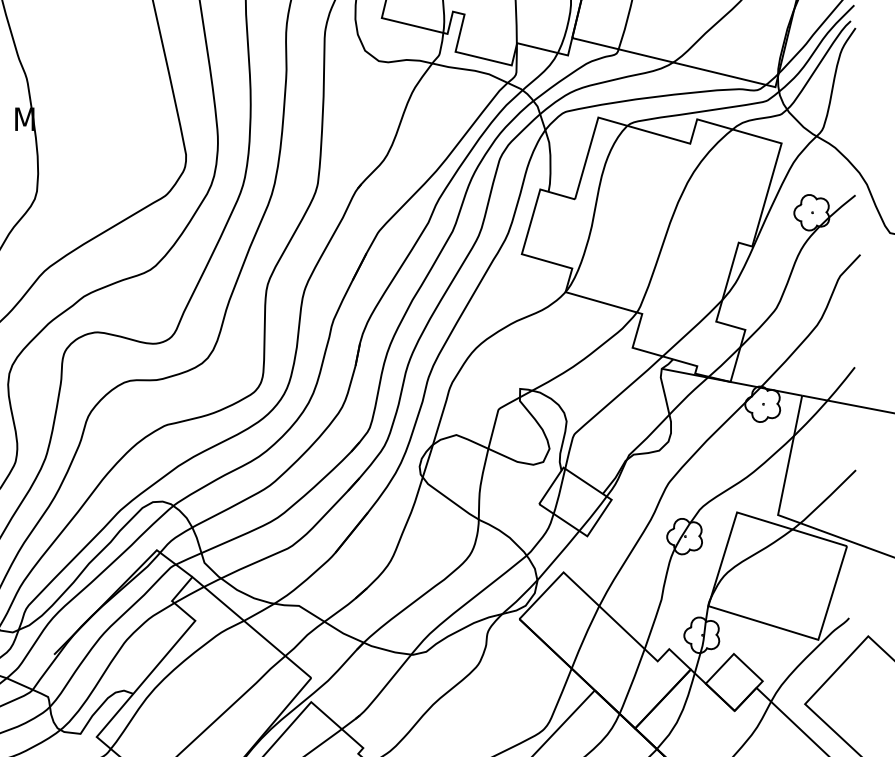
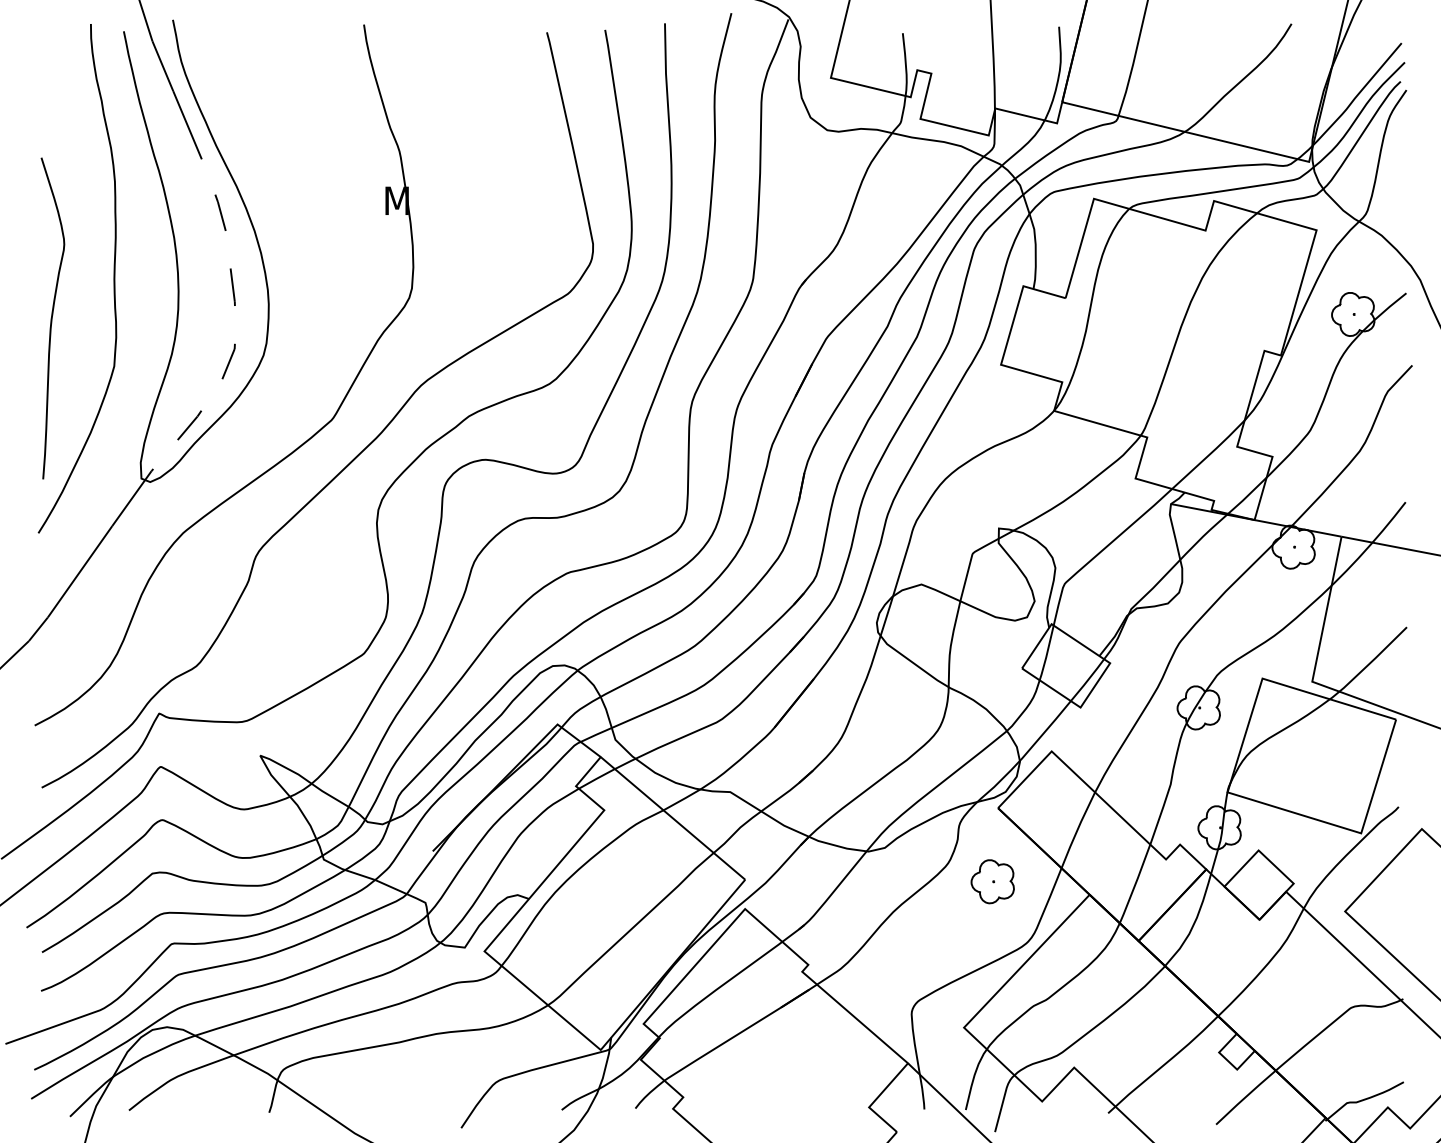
part: (514, 679) -> (992, 881), added

